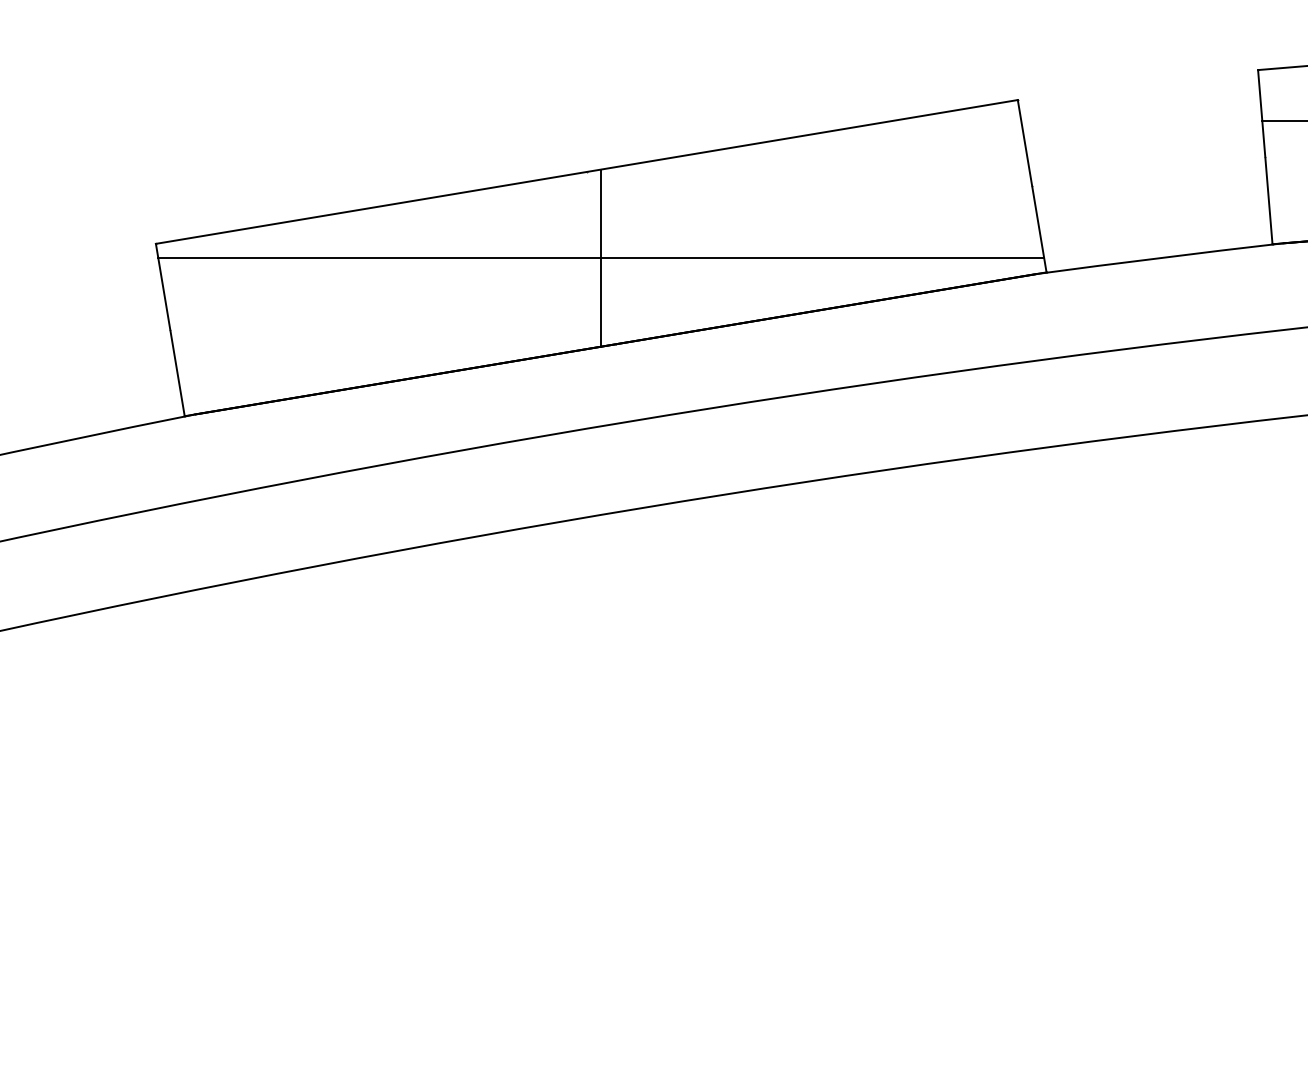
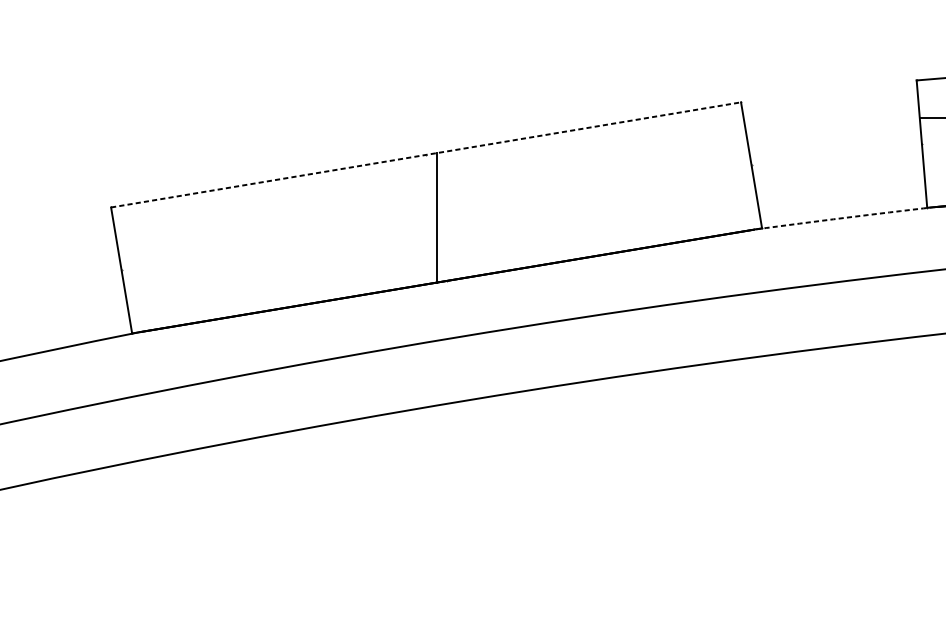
line: (586, 171) -> (425, 154), solid -> dashed
line: (601, 258) -> (436, 218), removed
arc: (1159, 258) -> (844, 218), solid -> dashed

